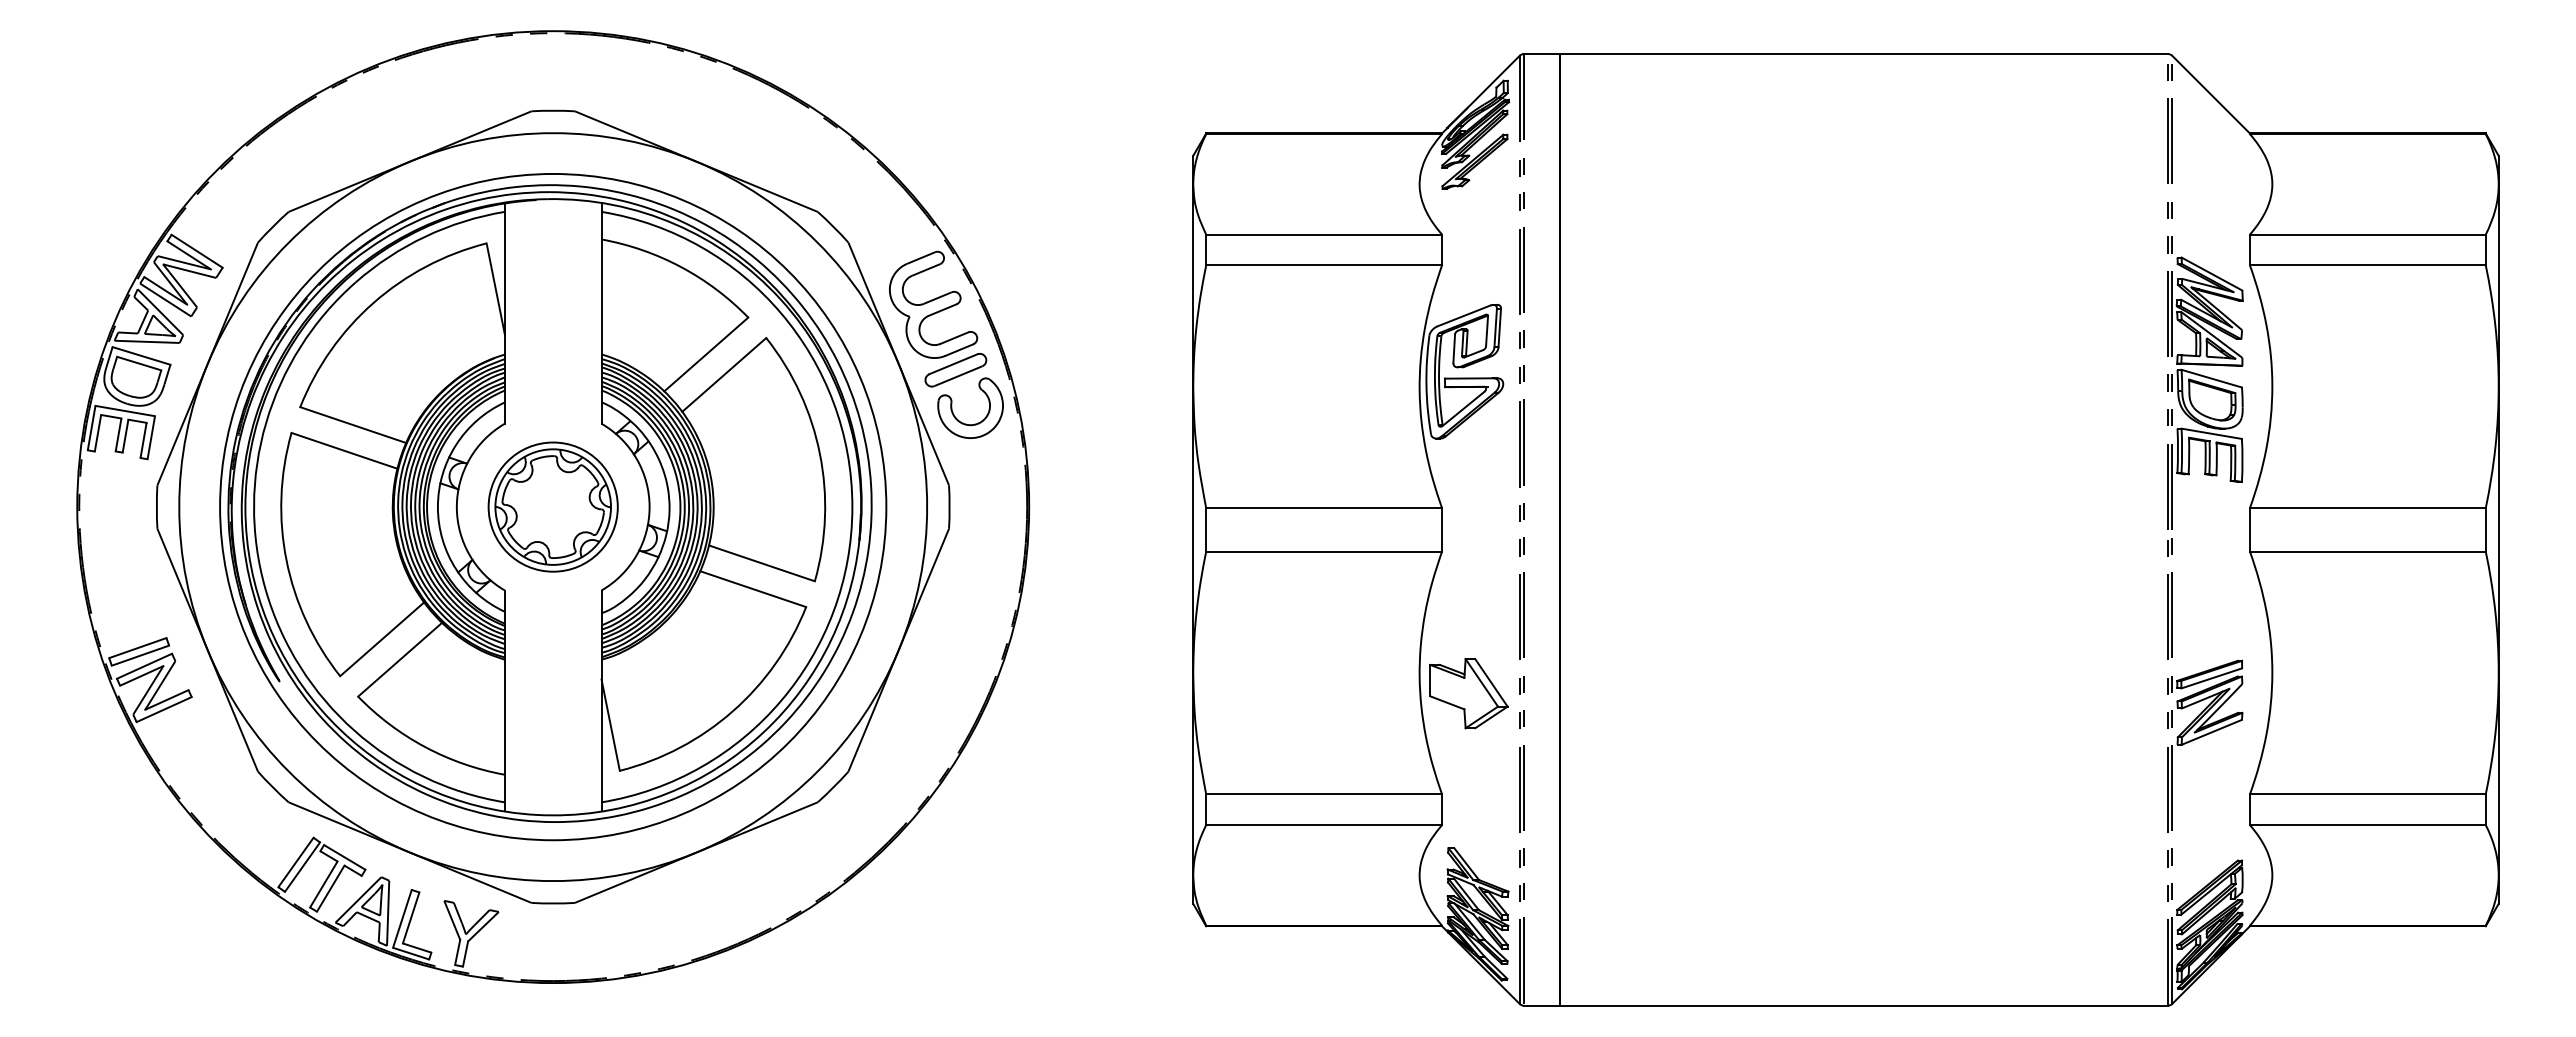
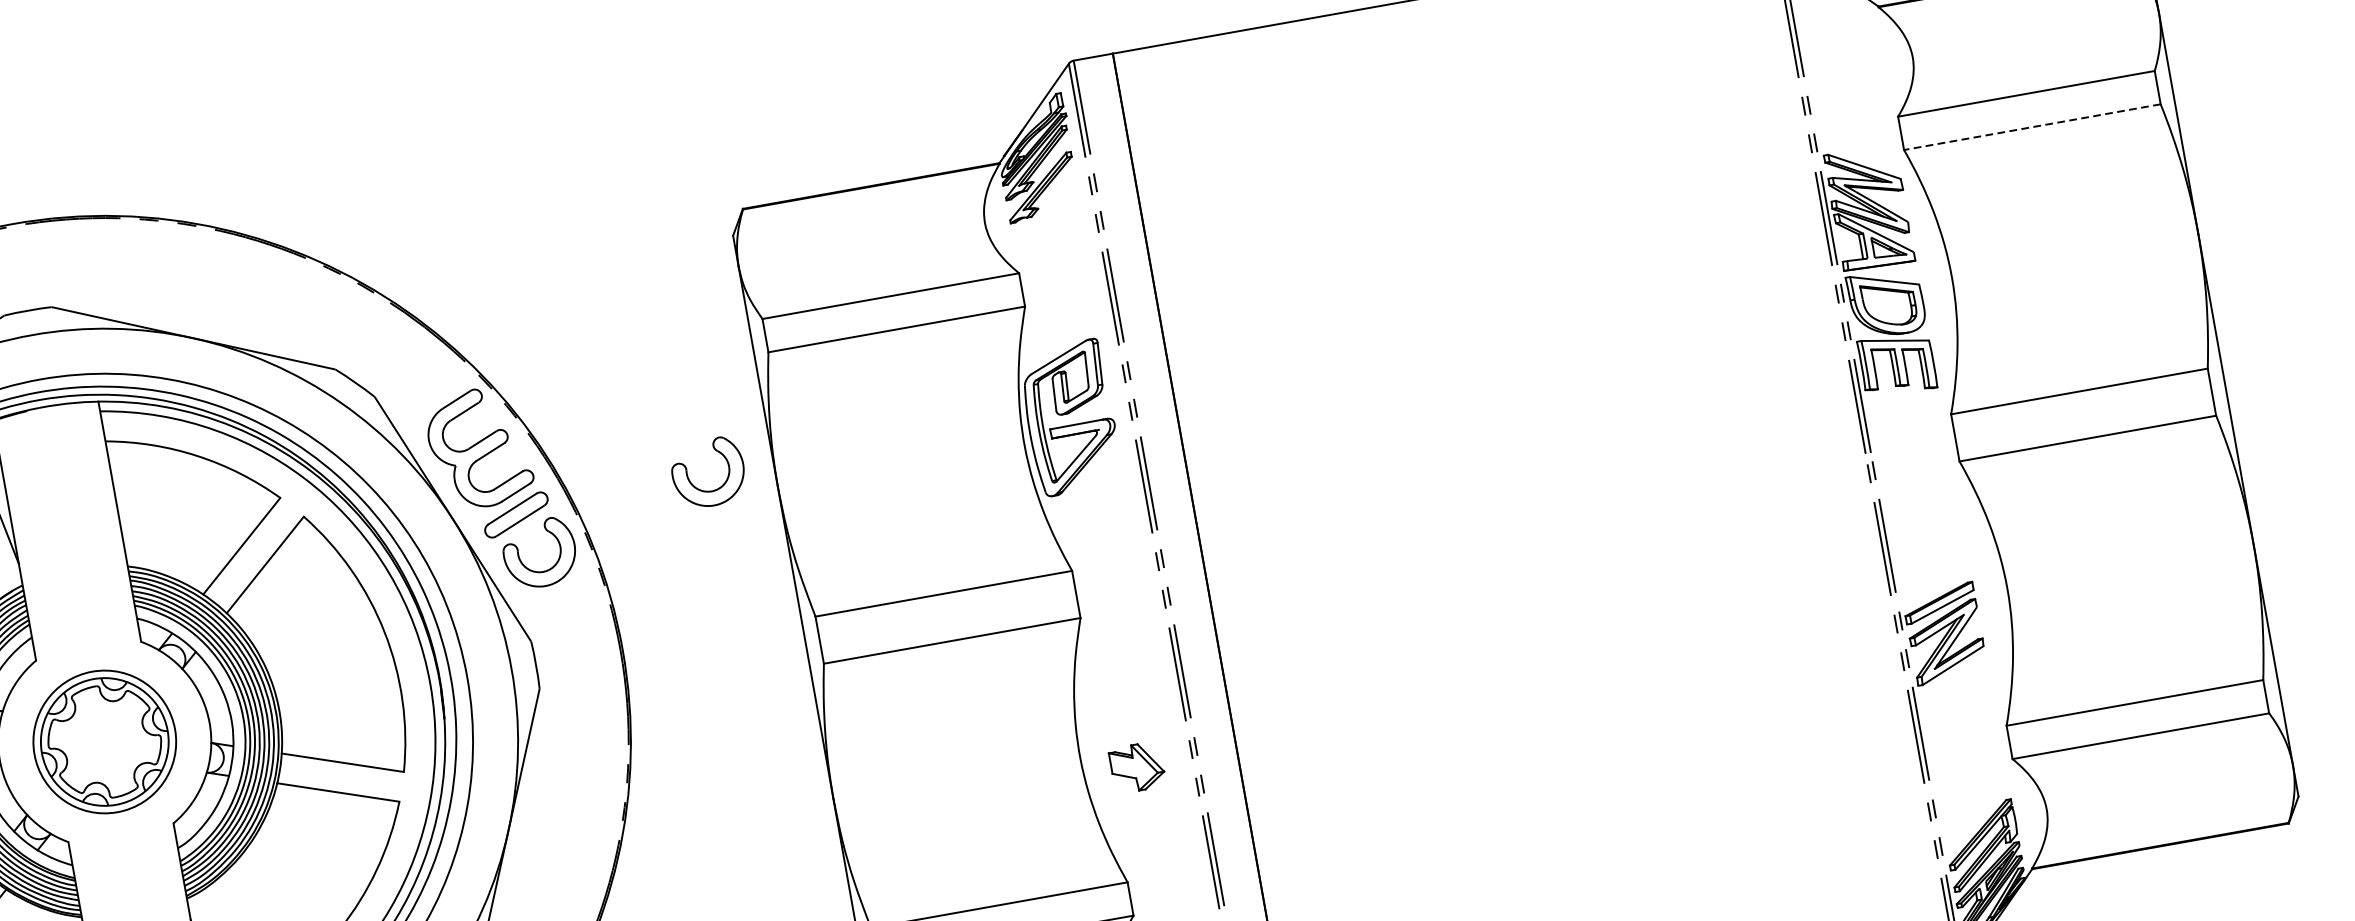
line: (2367, 265) -> (2032, 127), solid -> dashed
part: (1129, 378) -> (706, 490), added
part: (1468, 693) -> (1136, 767), size x0.6

